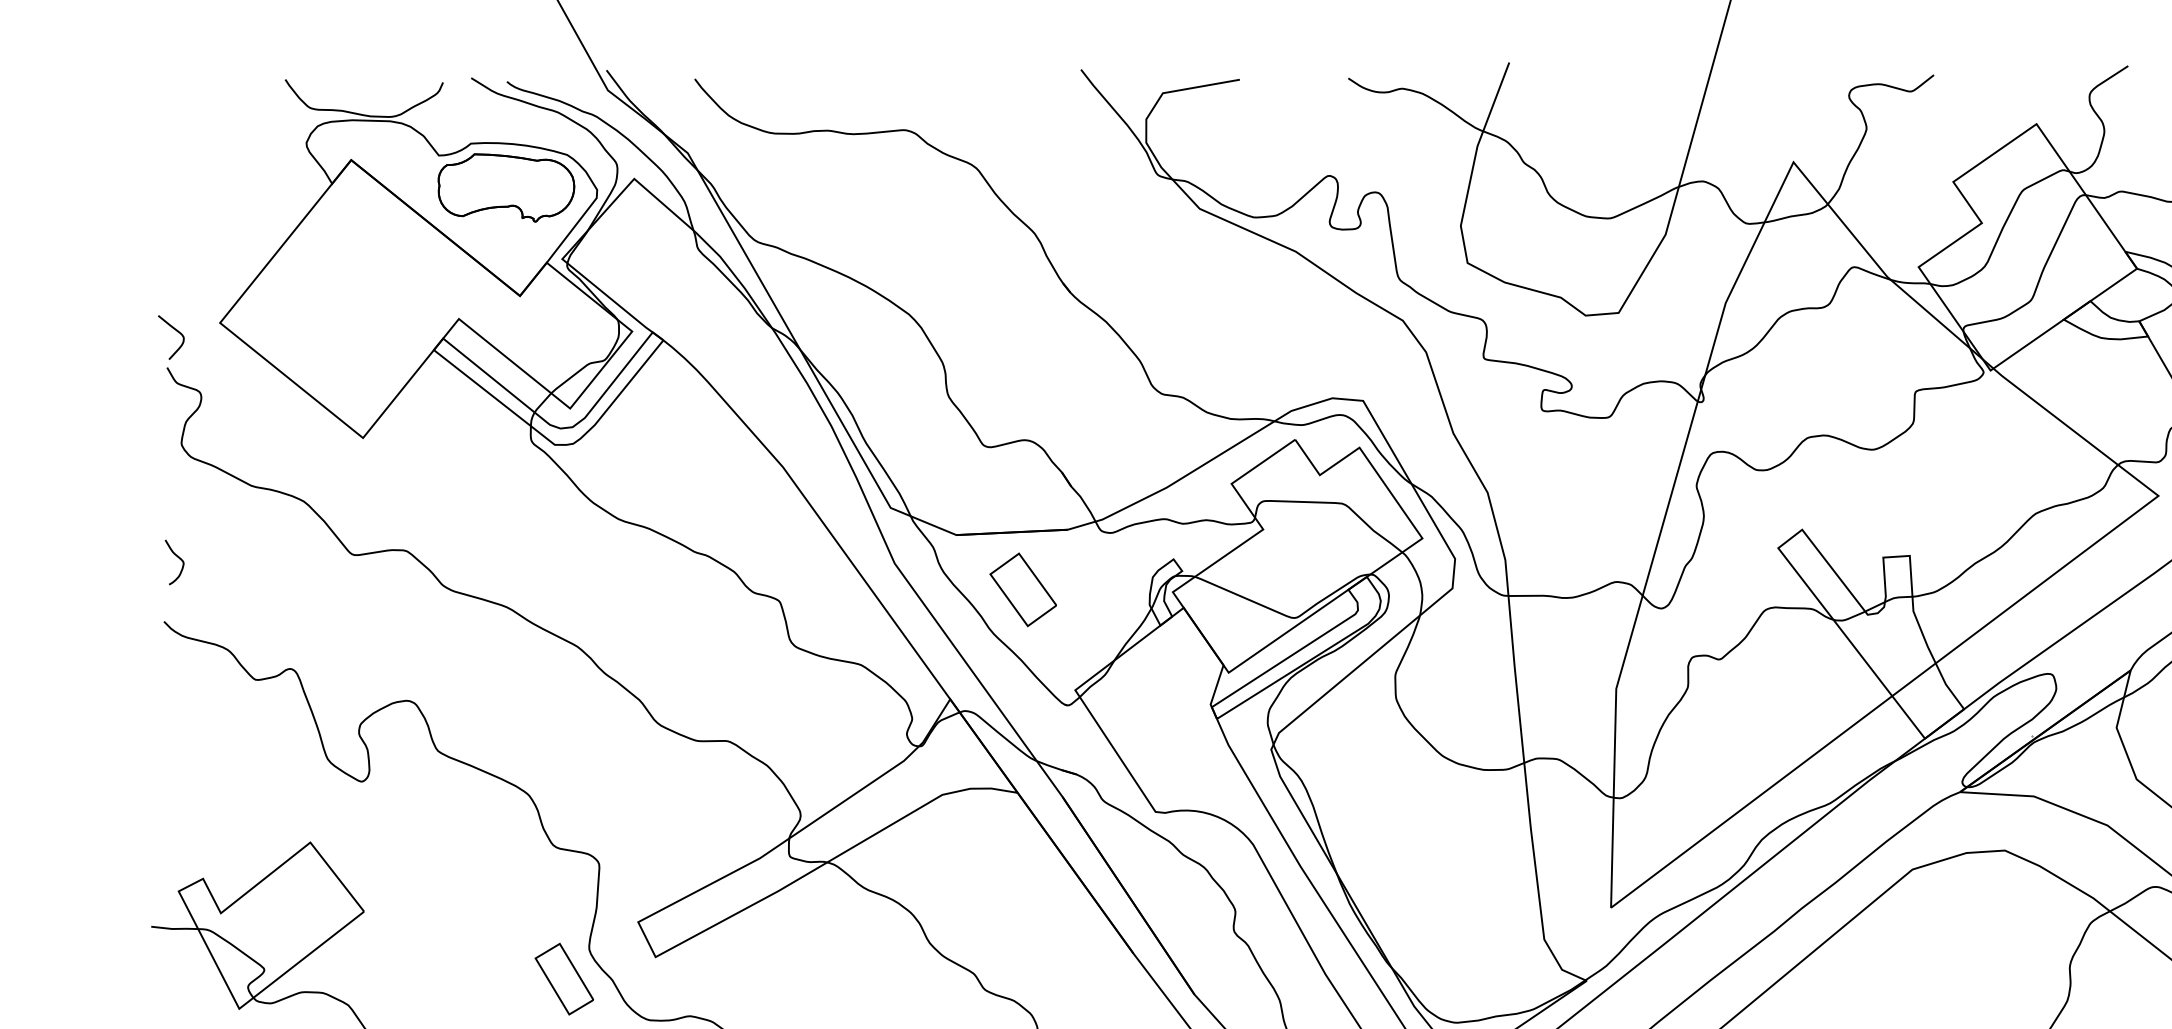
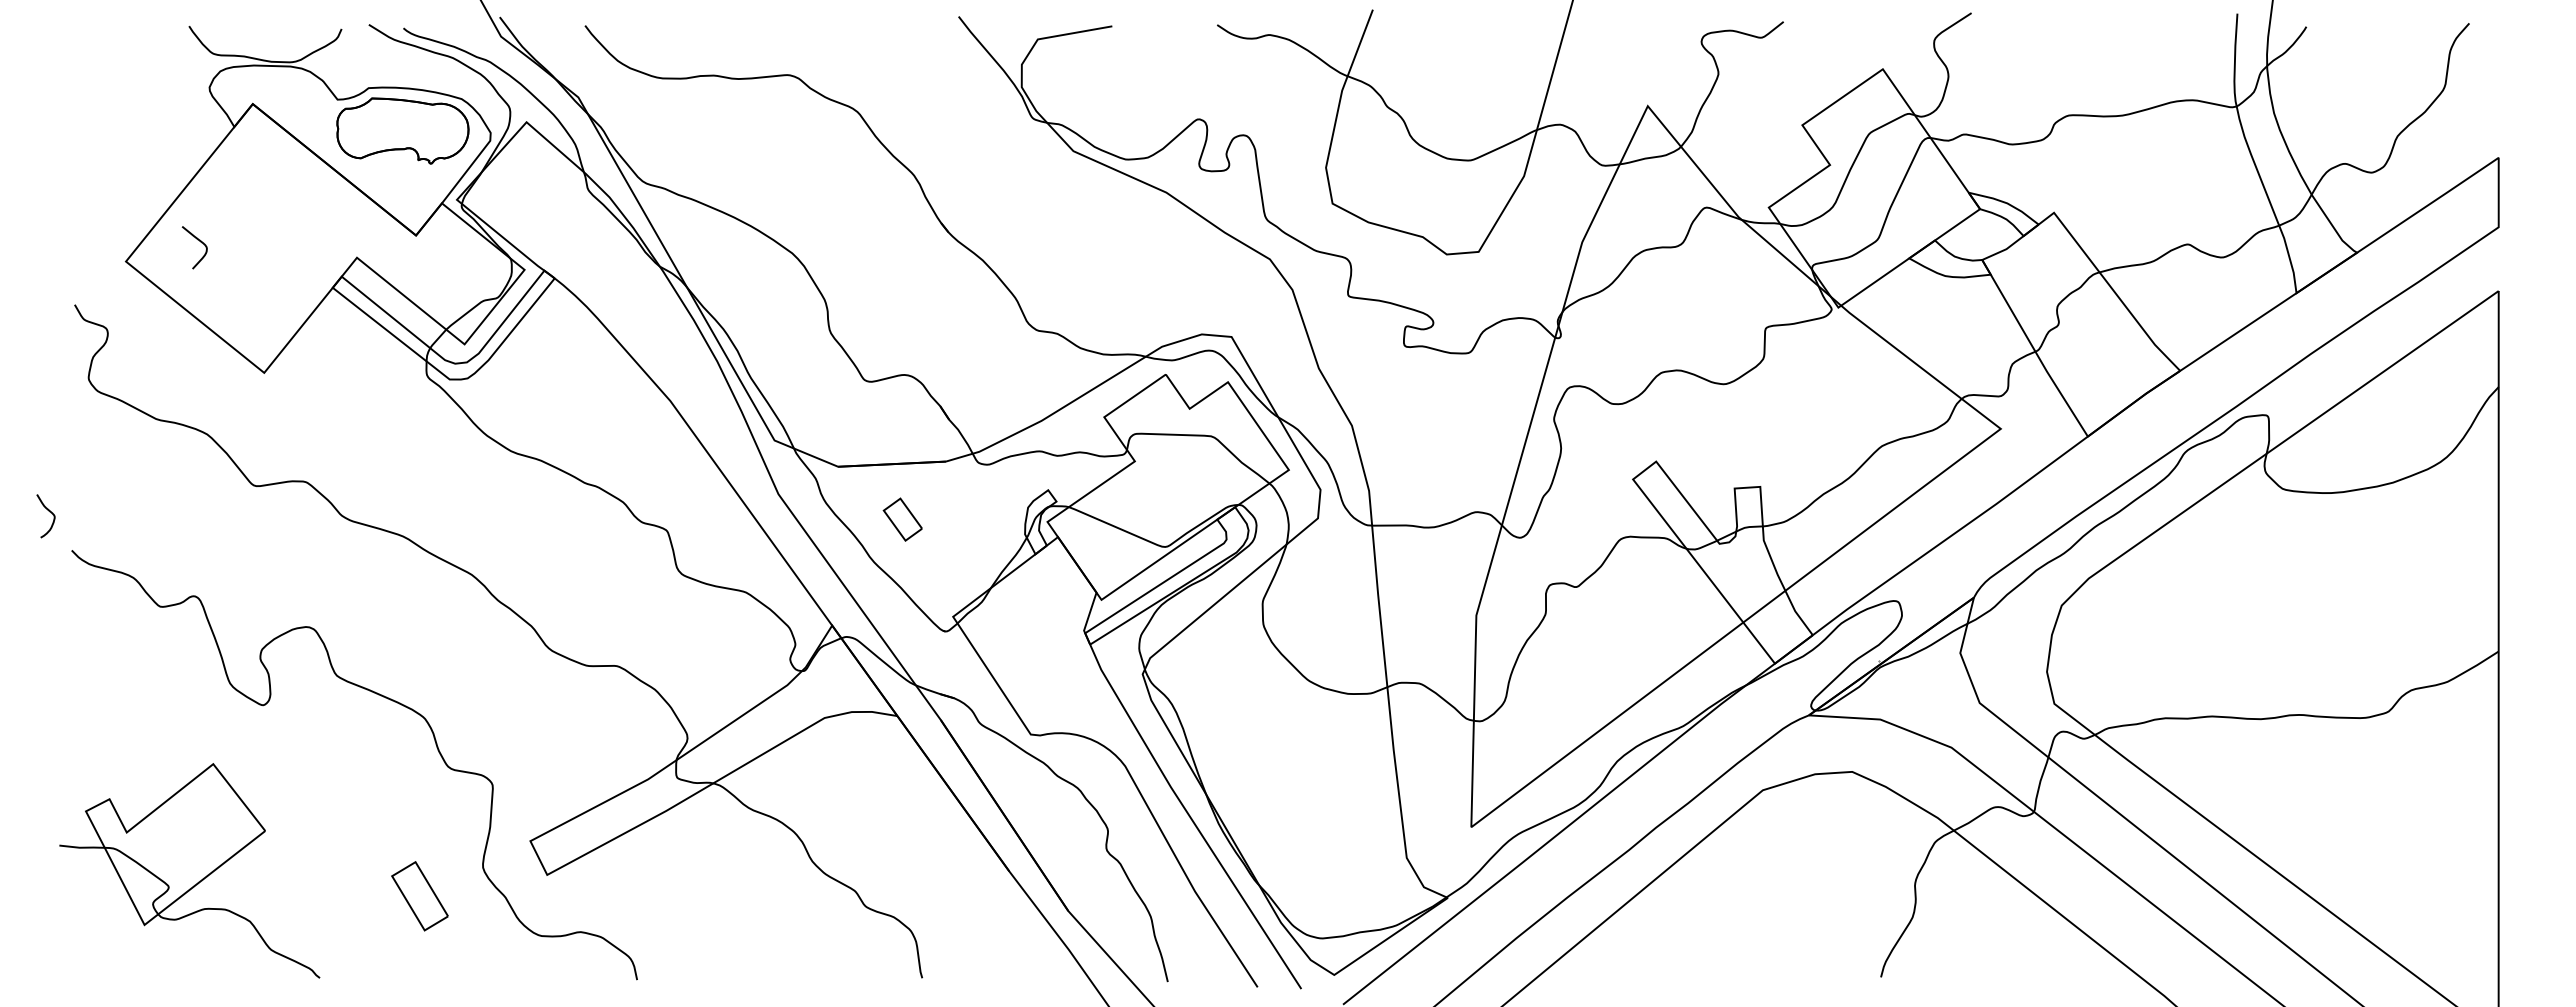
curve: (174, 330) -> (197, 240), moved
curve: (178, 558) -> (49, 512), moved
part: (1022, 589) -> (902, 519), size x0.6
part: (563, 979) -> (419, 896), moved

